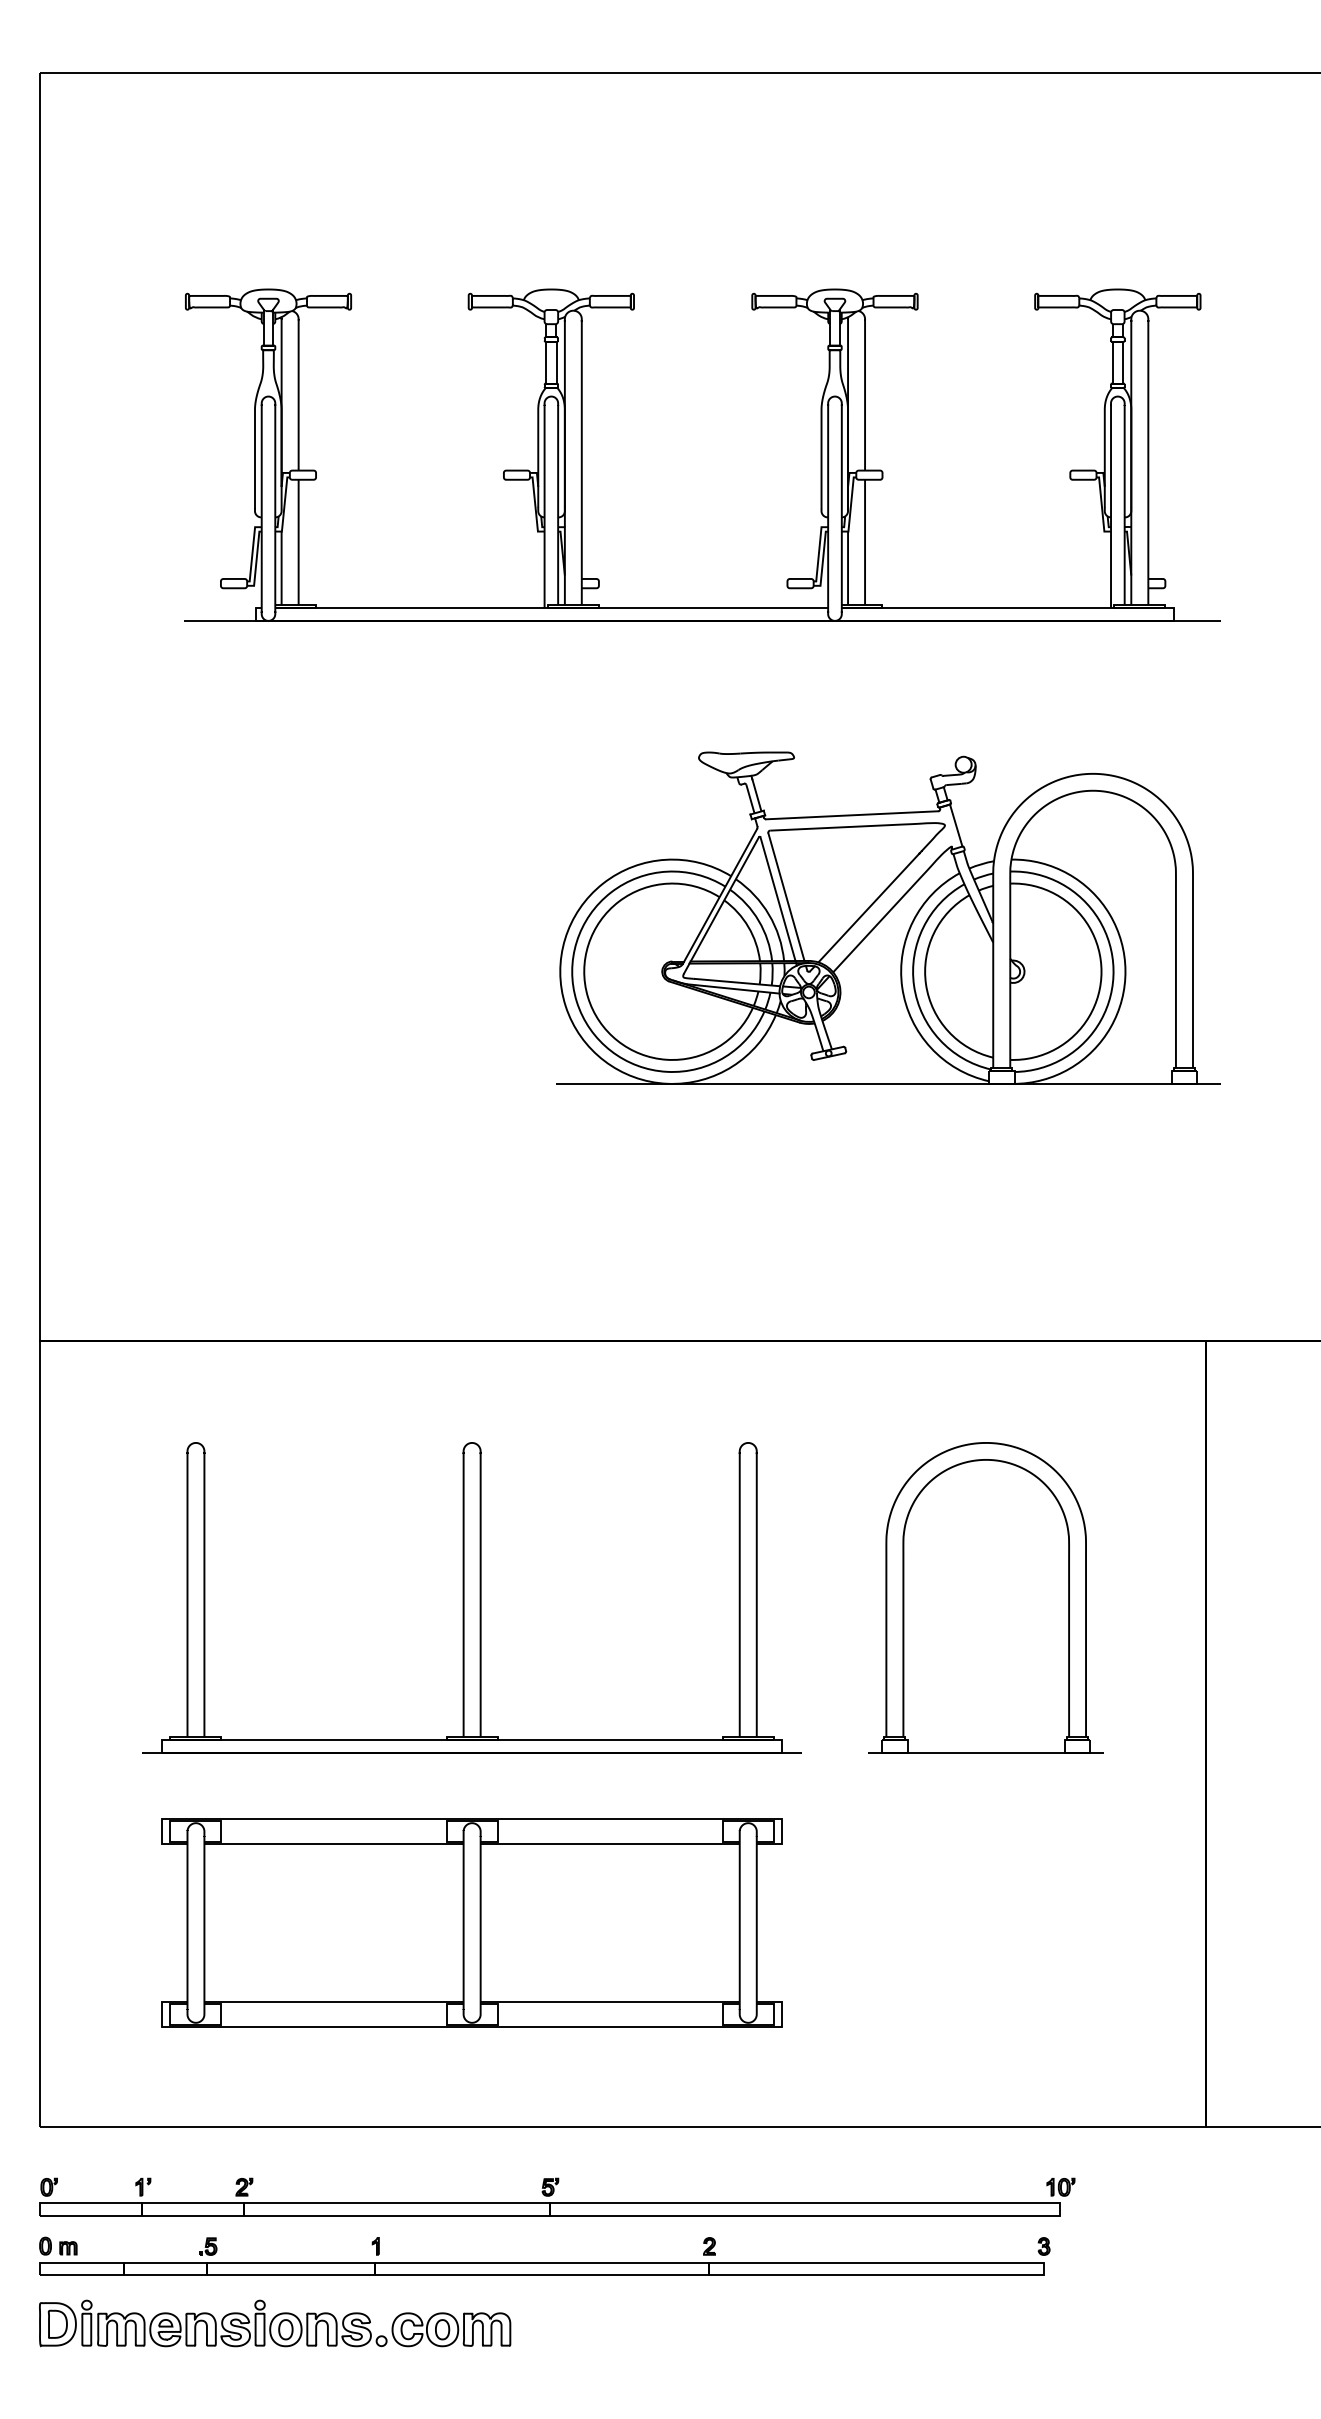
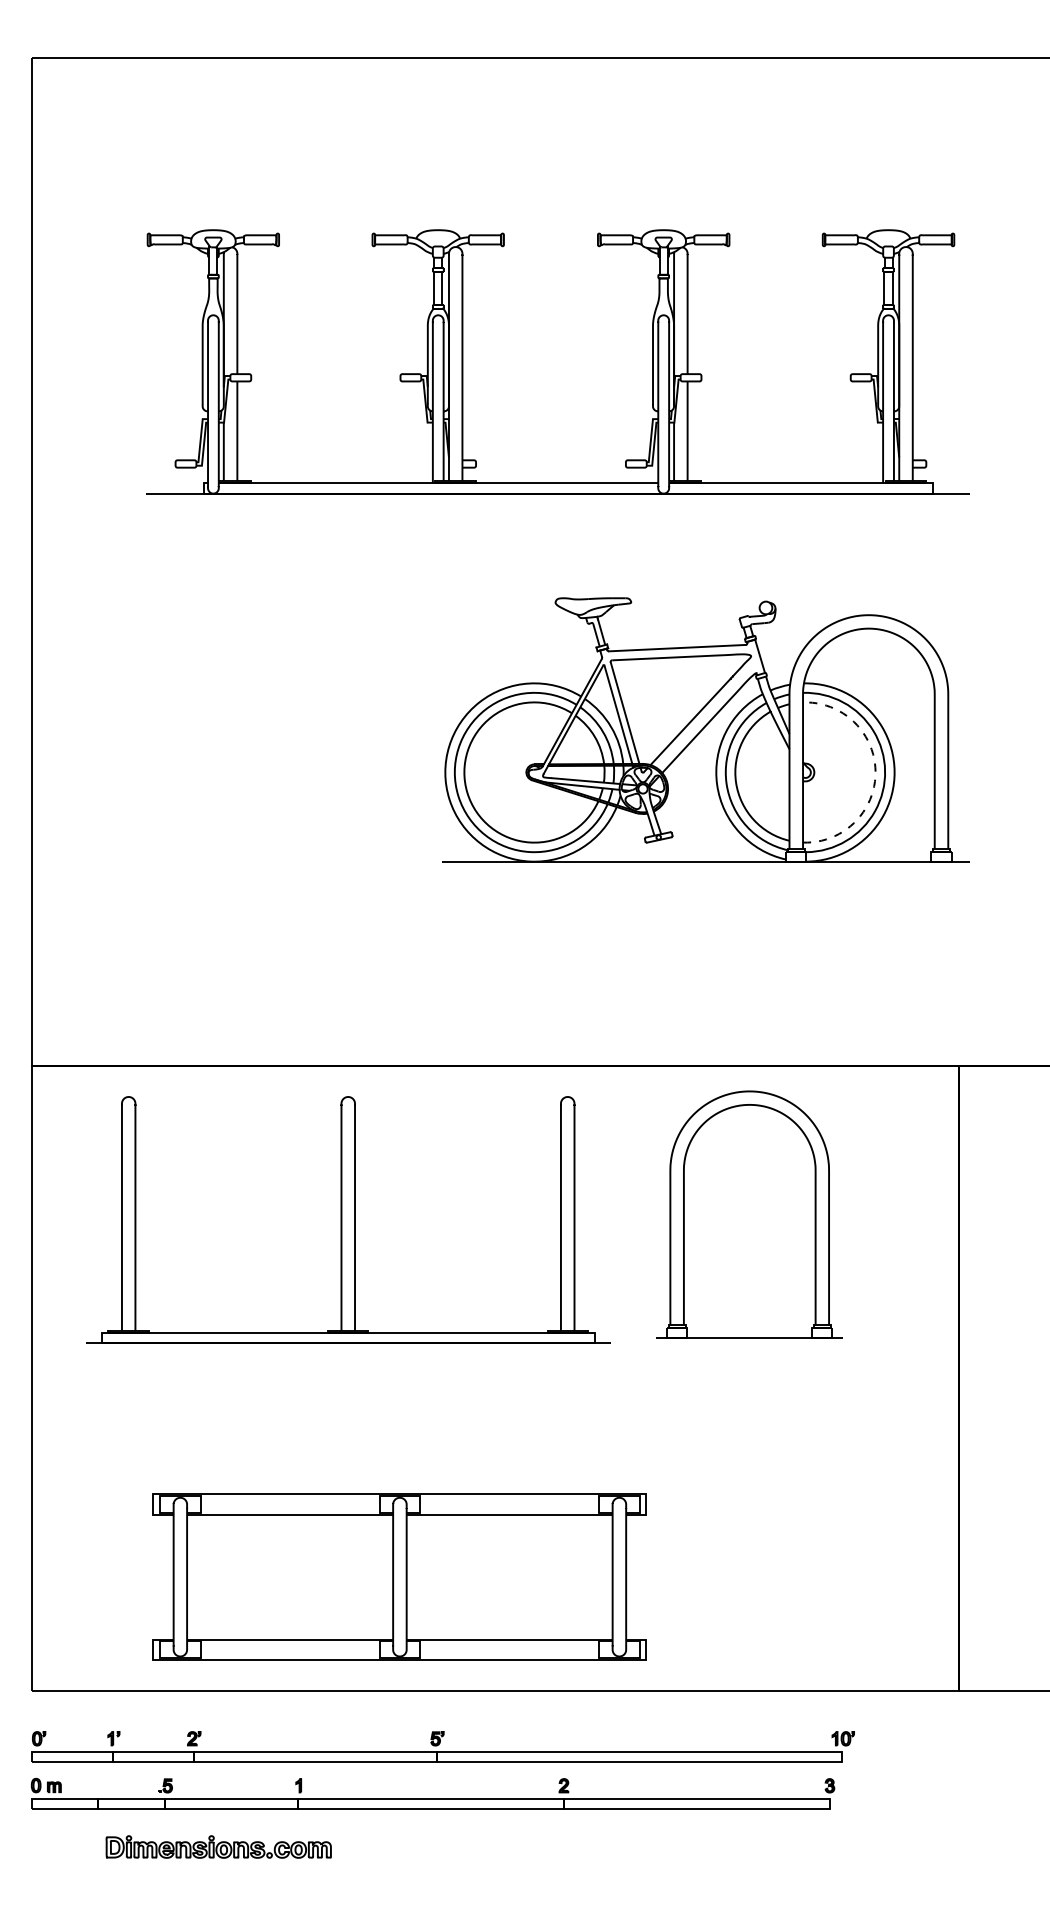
arc: (1101, 971) -> (875, 772), solid -> dashed
part: (471, 1597) -> (347, 1219), moved
part: (985, 1597) -> (749, 1214), moved
part: (471, 1922) -> (399, 1576), moved
part: (275, 2323) -> (218, 1847), size x0.6

